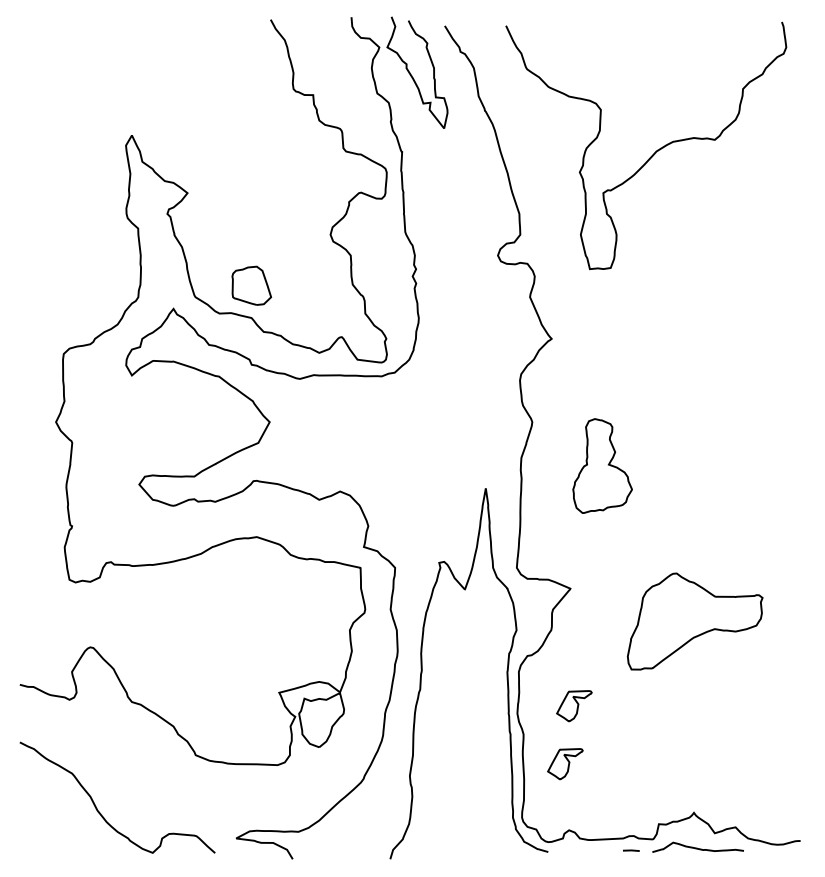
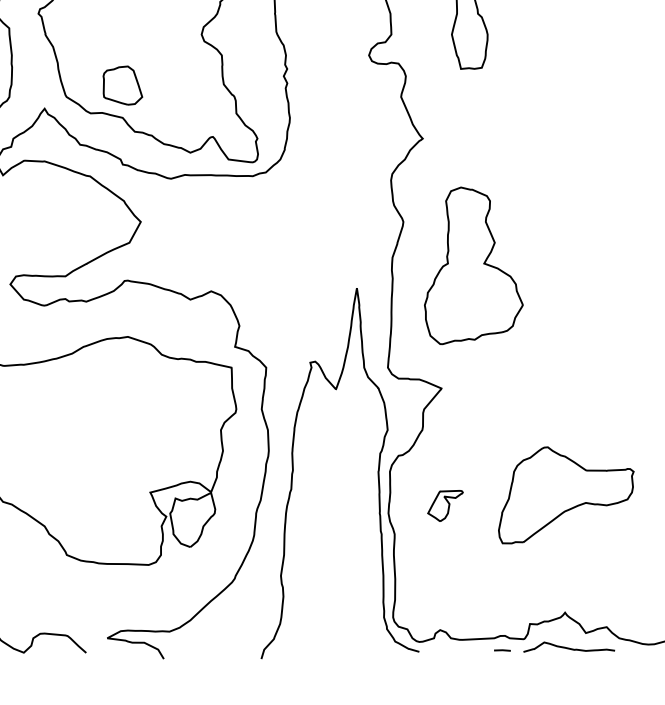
part: (602, 465) -> (473, 265), size x1.67
part: (694, 621) -> (565, 495), moved
part: (565, 764) -> (436, 564), removed

